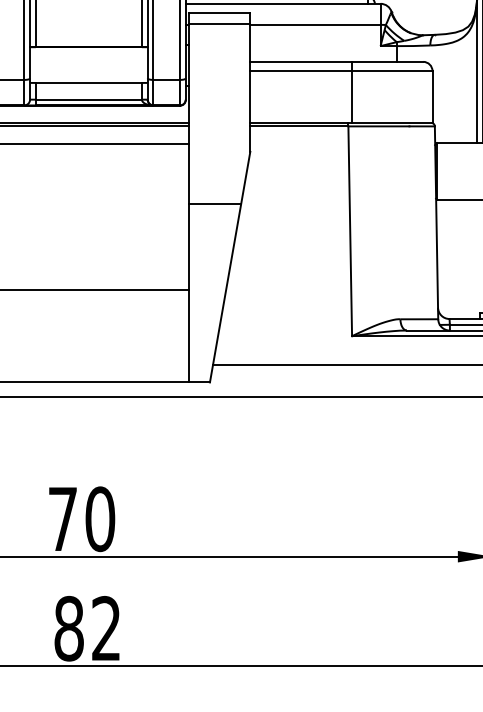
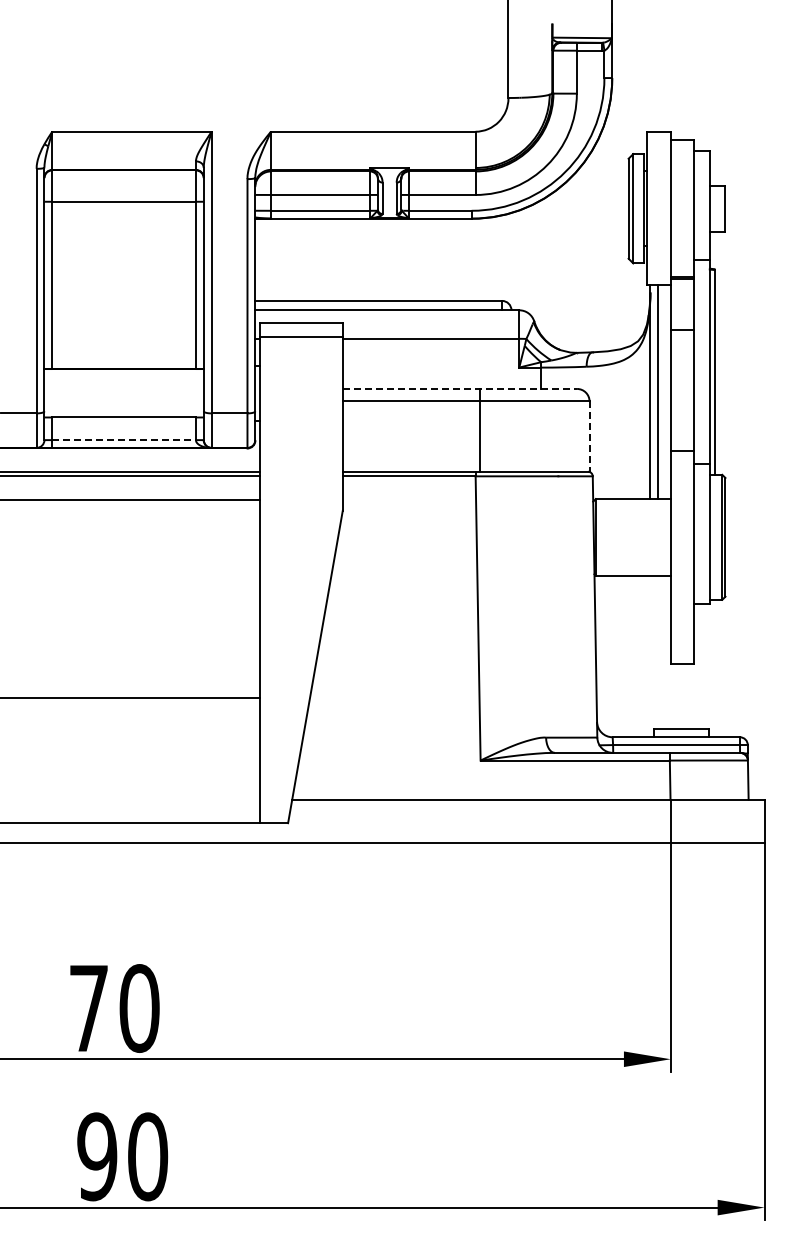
line: (337, 61) -> (460, 388), solid -> dashed
line: (432, 97) -> (589, 437), solid -> dashed
line: (89, 99) -> (124, 440), solid -> dashed
line: (215, 204) -> (295, 582), removed
text: (87, 628) -> (122, 1156), 82 -> 90

